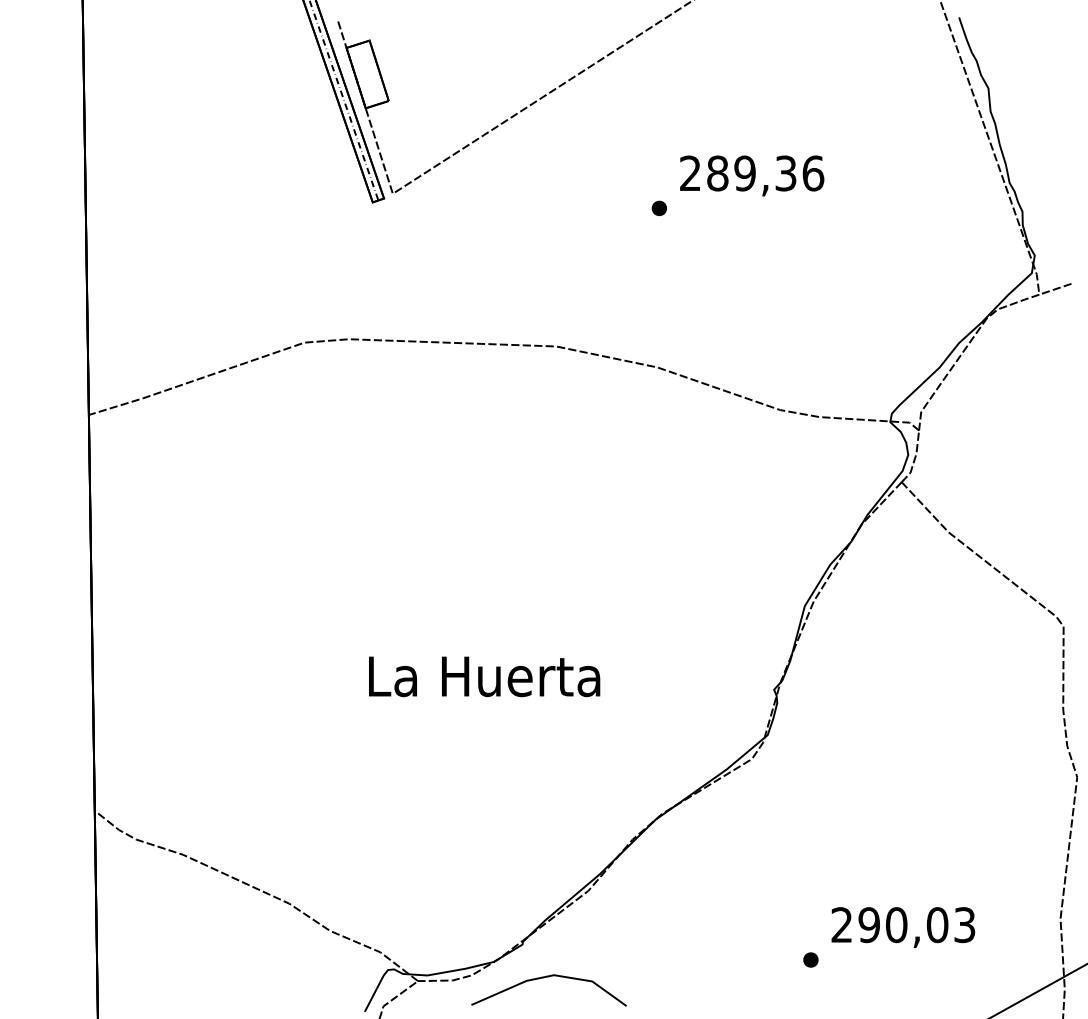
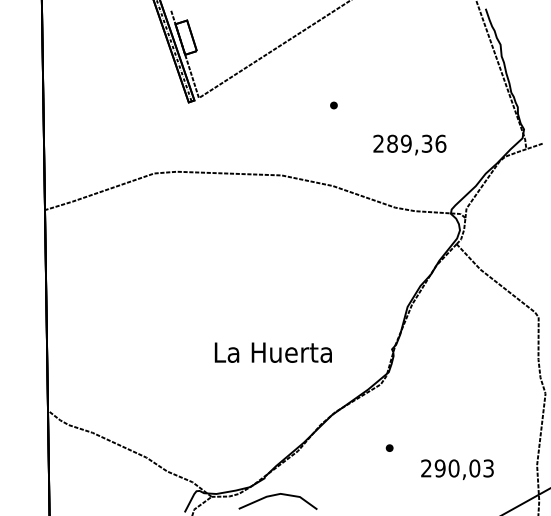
text: (751, 174) -> (409, 144), moved
text: (482, 676) -> (272, 352), moved
part: (810, 958) -> (389, 447), moved

